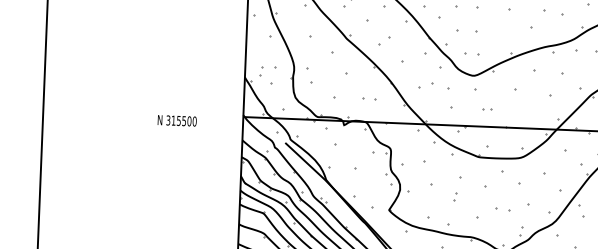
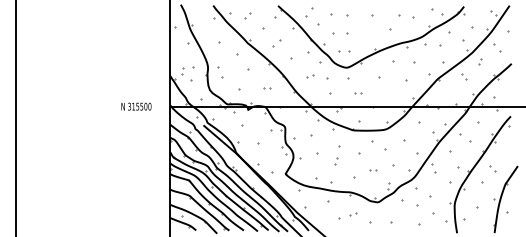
part: (426, 85) -> (310, 76), size x0.62
part: (370, 98) -> (267, 88), size x0.62
text: (177, 120) -> (136, 106), moved
part: (503, 210) -> (373, 170), size x0.62

